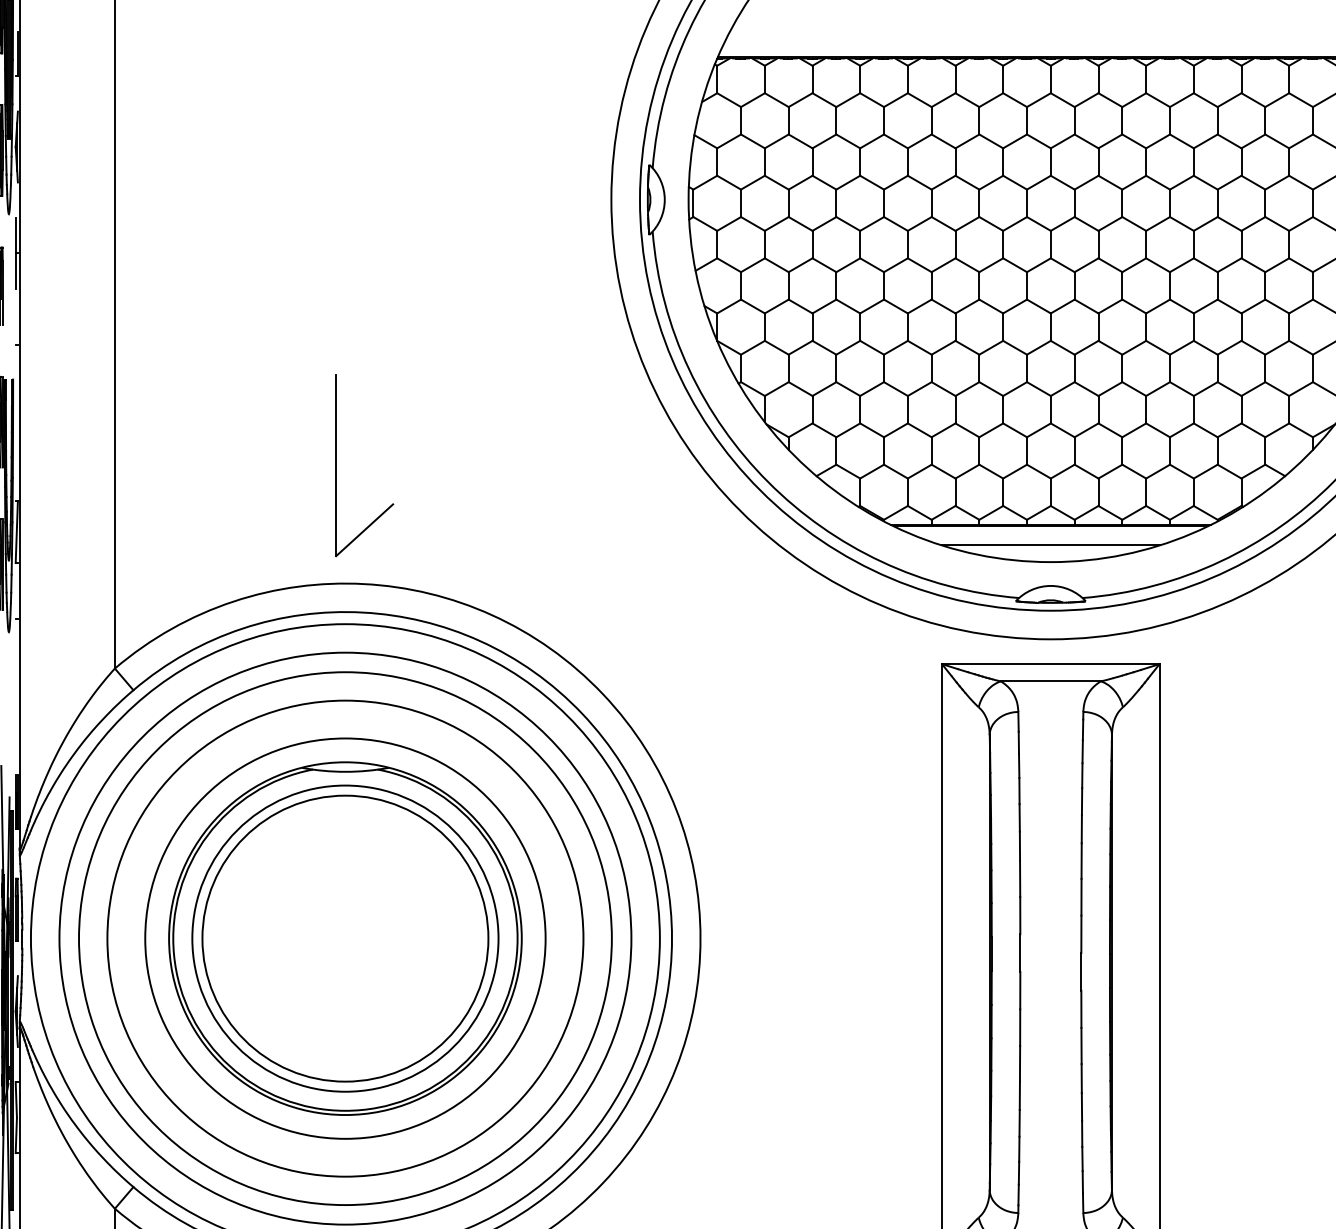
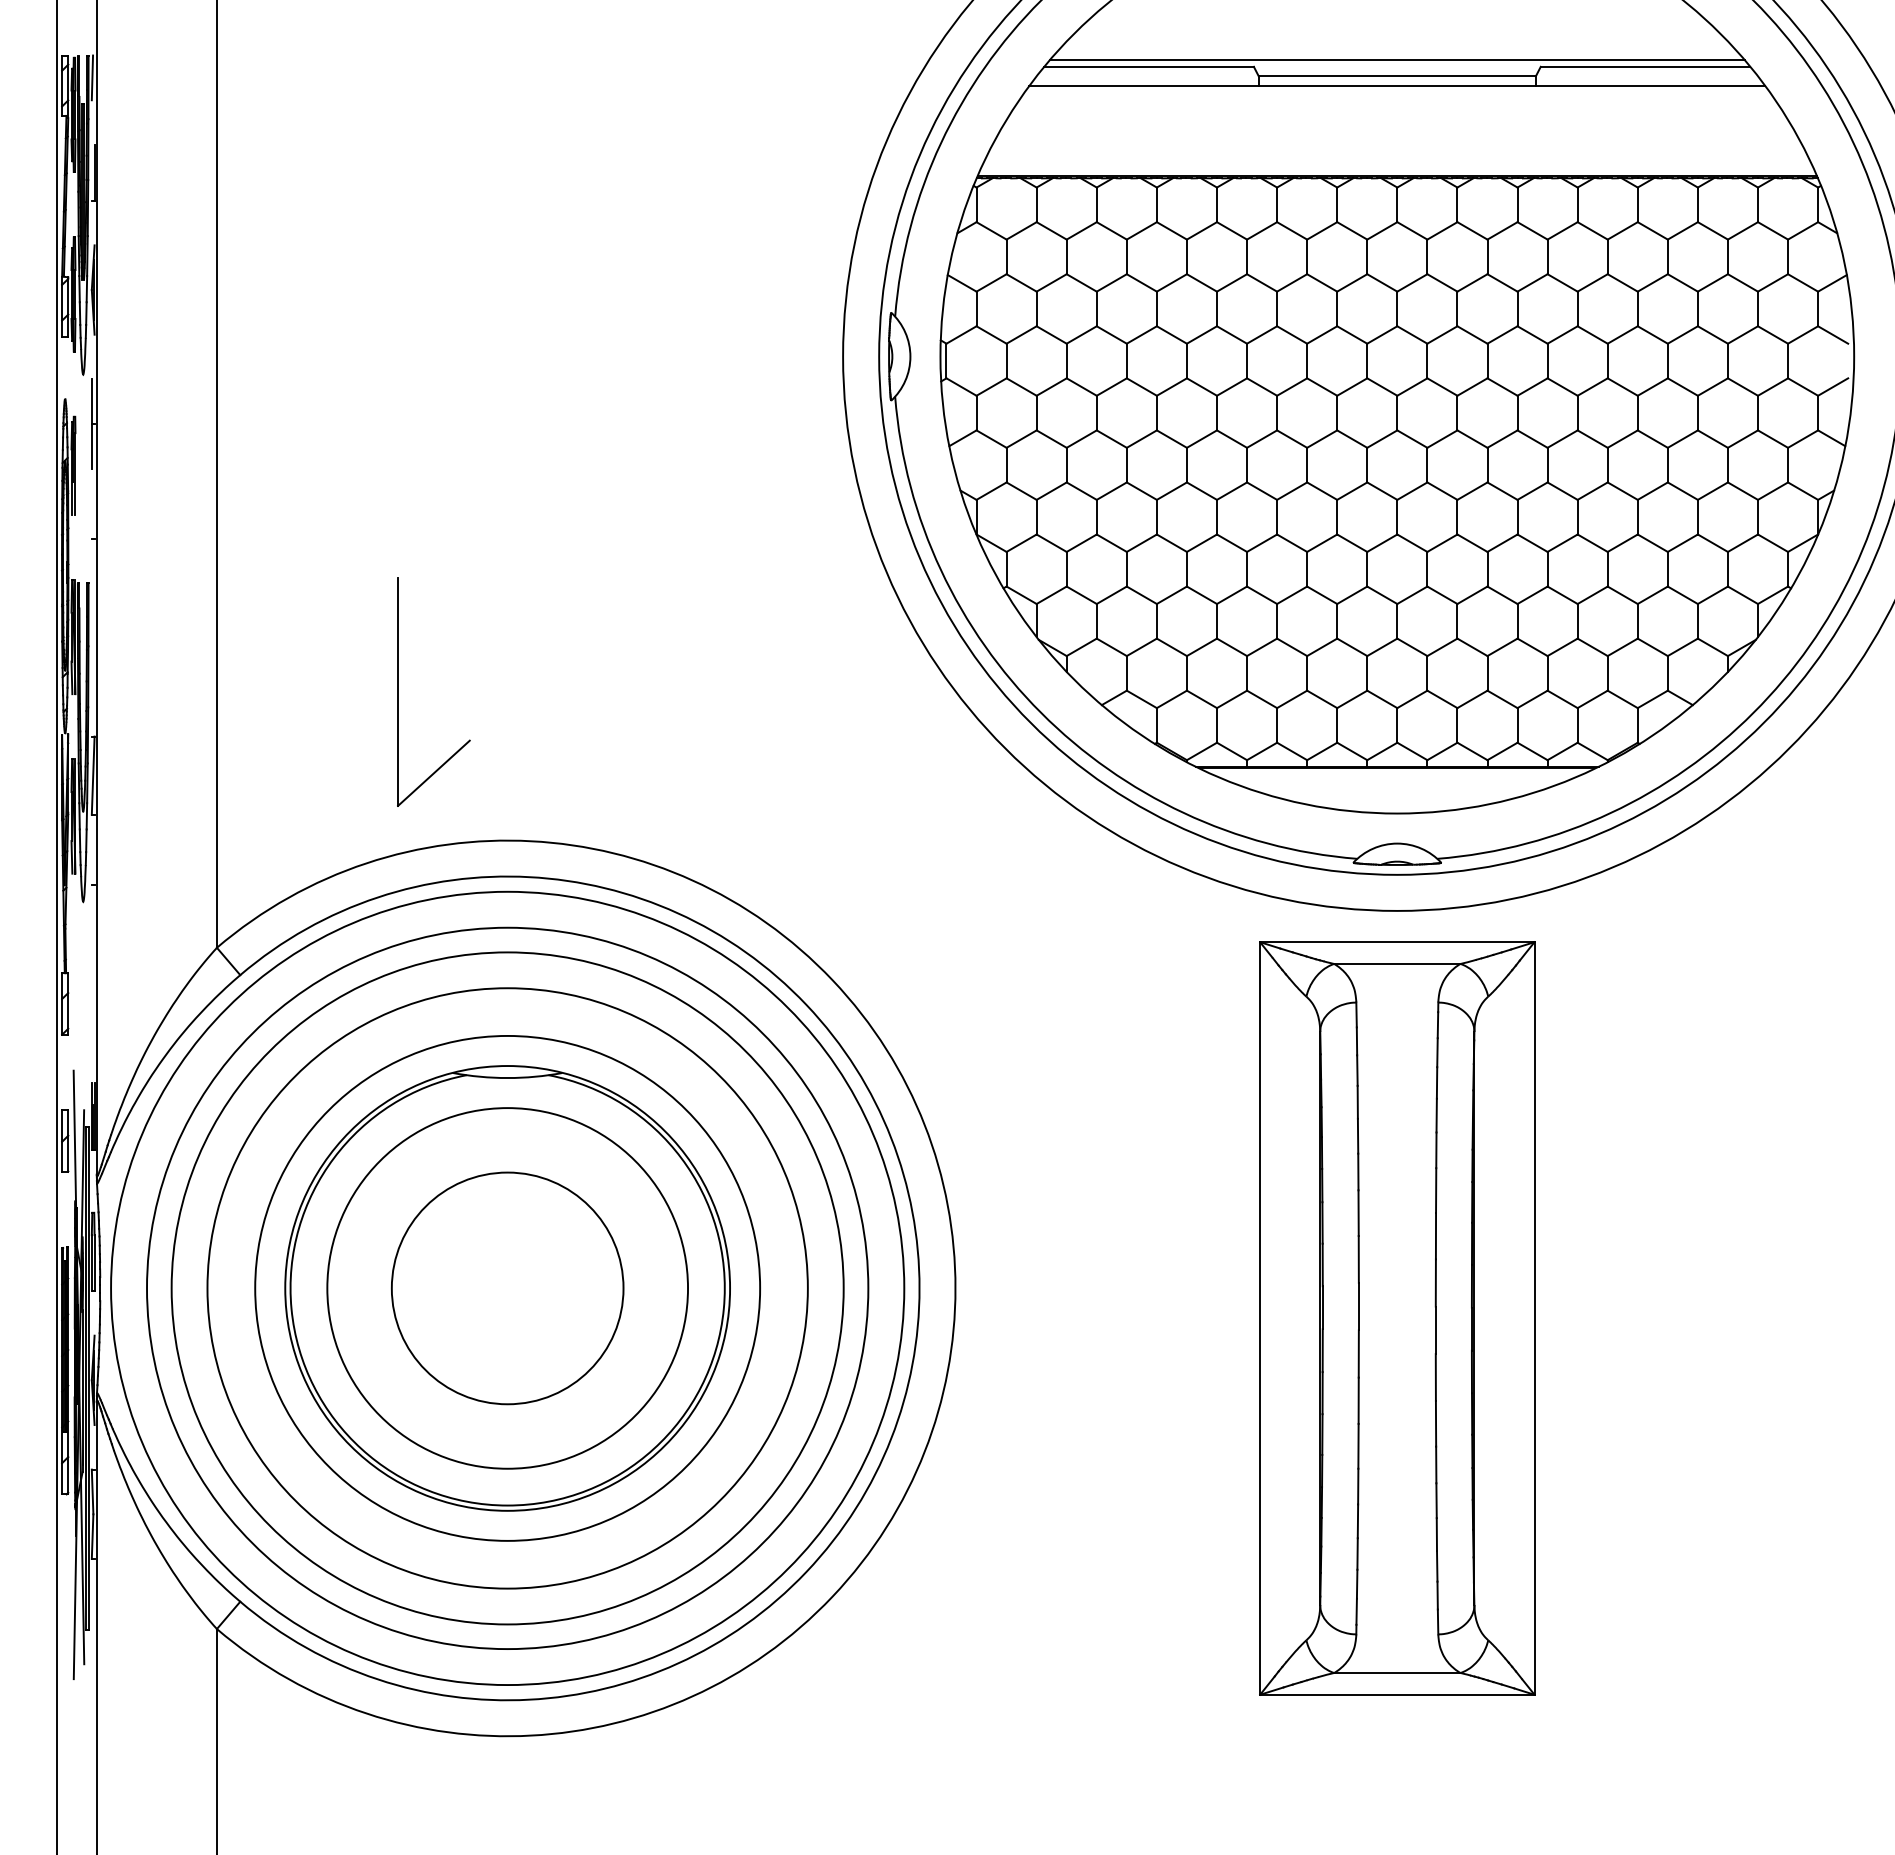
part: (336, 465) -> (398, 691), moved
line: (1050, 545) -> (1397, 792), removed
circle: (345, 938) -> (507, 1288), size x0.6

